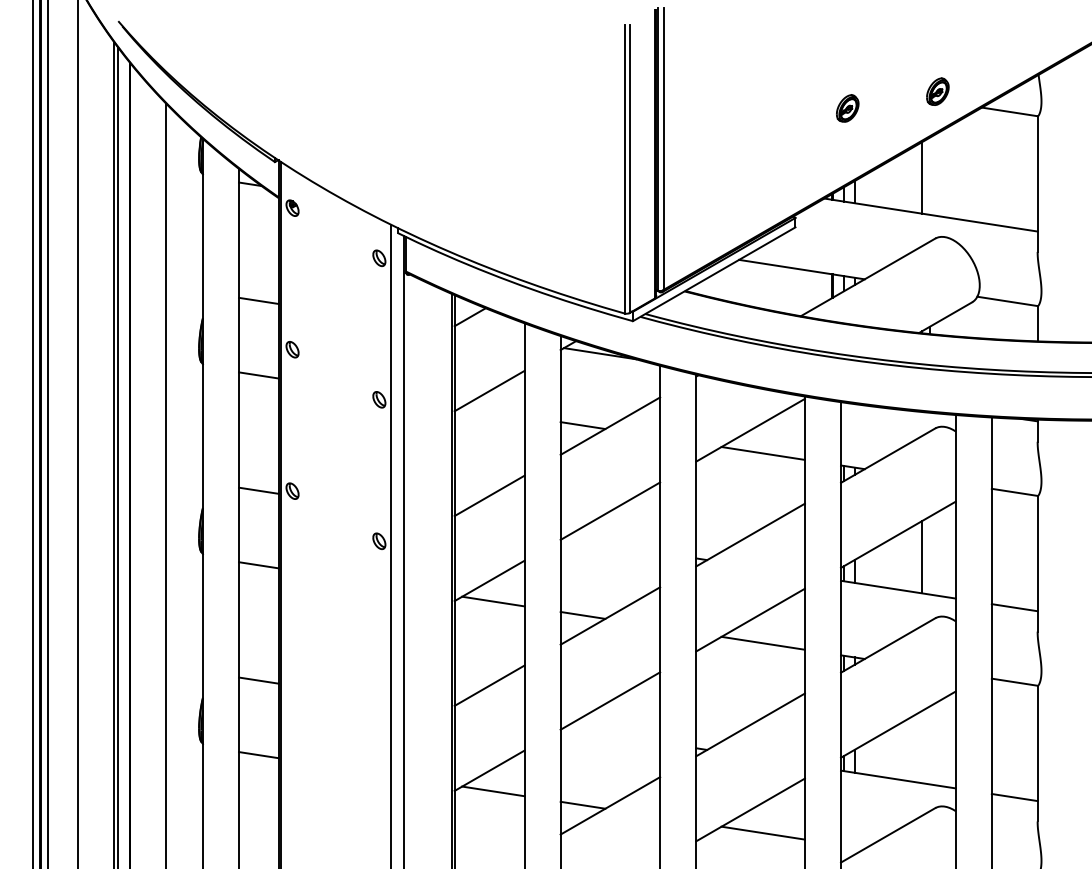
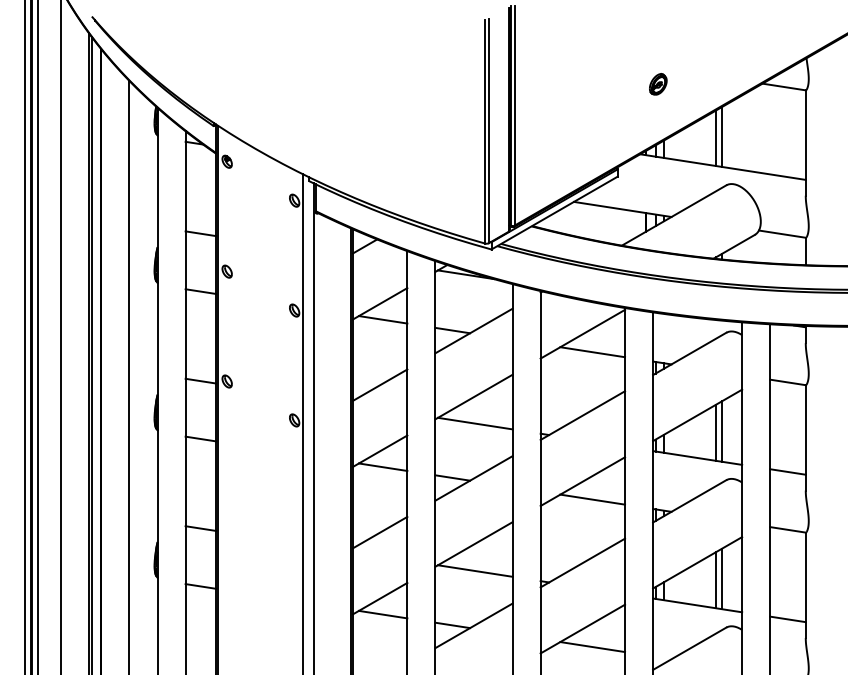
part: (938, 91) -> (728, 71), removed
line: (929, 175) -> (721, 136), added
line: (492, 411) -> (382, 319), added
line: (611, 545) -> (474, 423), added
line: (929, 555) -> (721, 431), added
line: (611, 734) -> (474, 570), added
line: (929, 744) -> (721, 578), added
line: (922, 747) -> (716, 580), added

